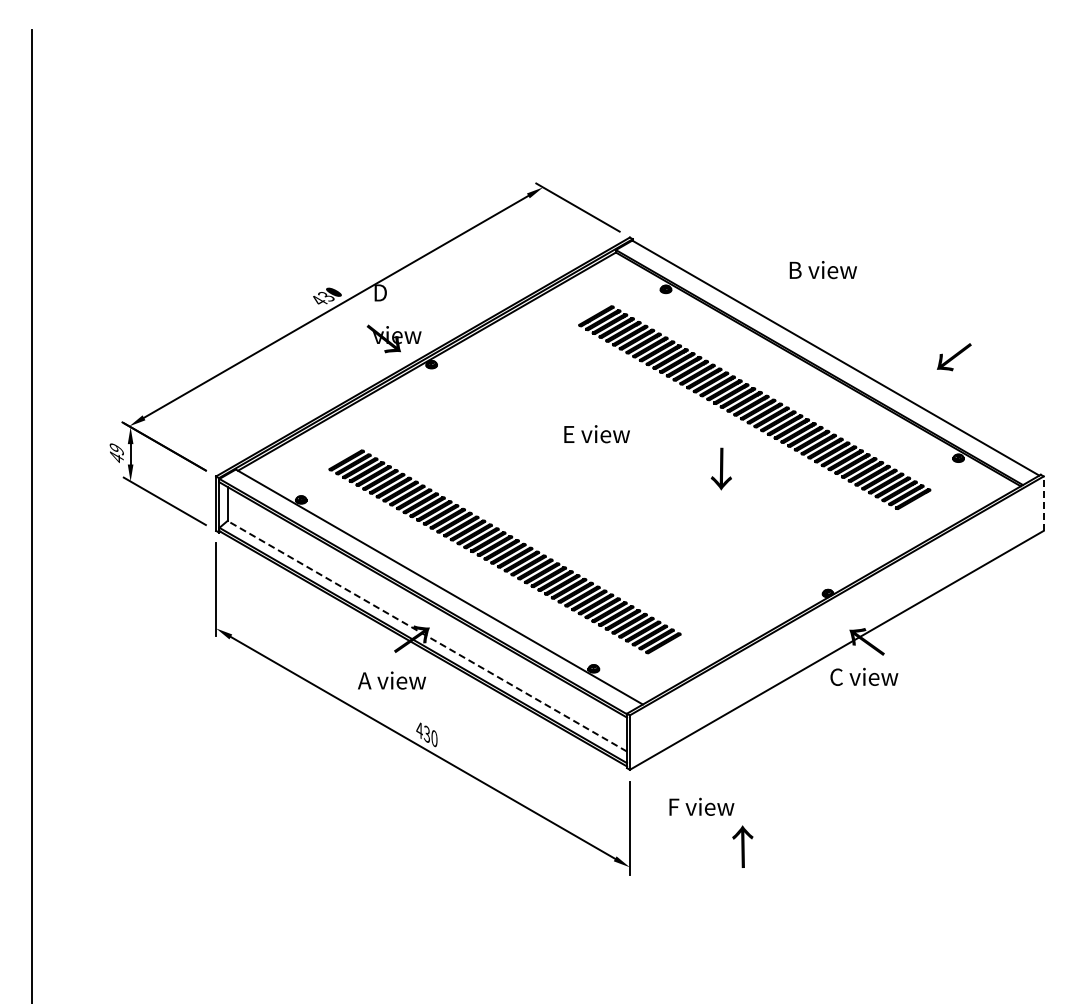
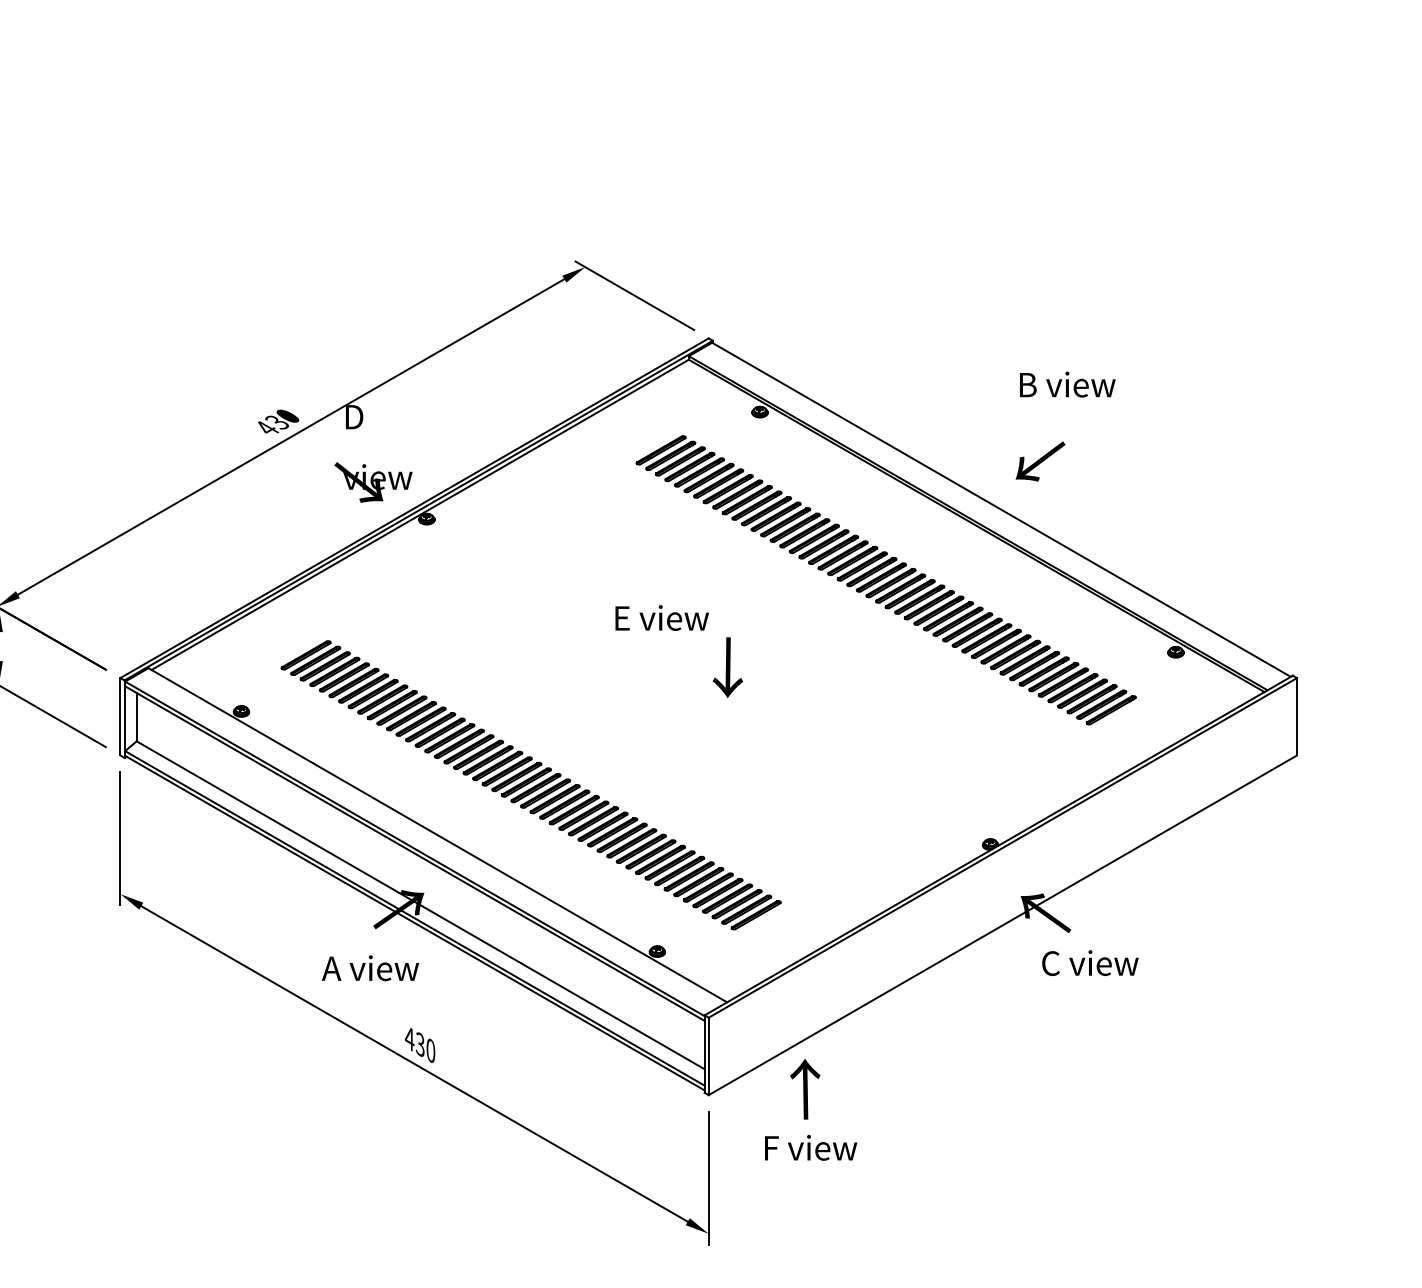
text: (823, 270) -> (1067, 385), moved
text: (953, 357) -> (1039, 462), moved
text: (720, 468) -> (726, 666), moved
line: (1043, 503) -> (1296, 716), dashed -> solid
line: (427, 636) -> (420, 905), dashed -> solid
text: (864, 676) -> (1090, 962), moved
text: (742, 846) -> (804, 1089), moved

